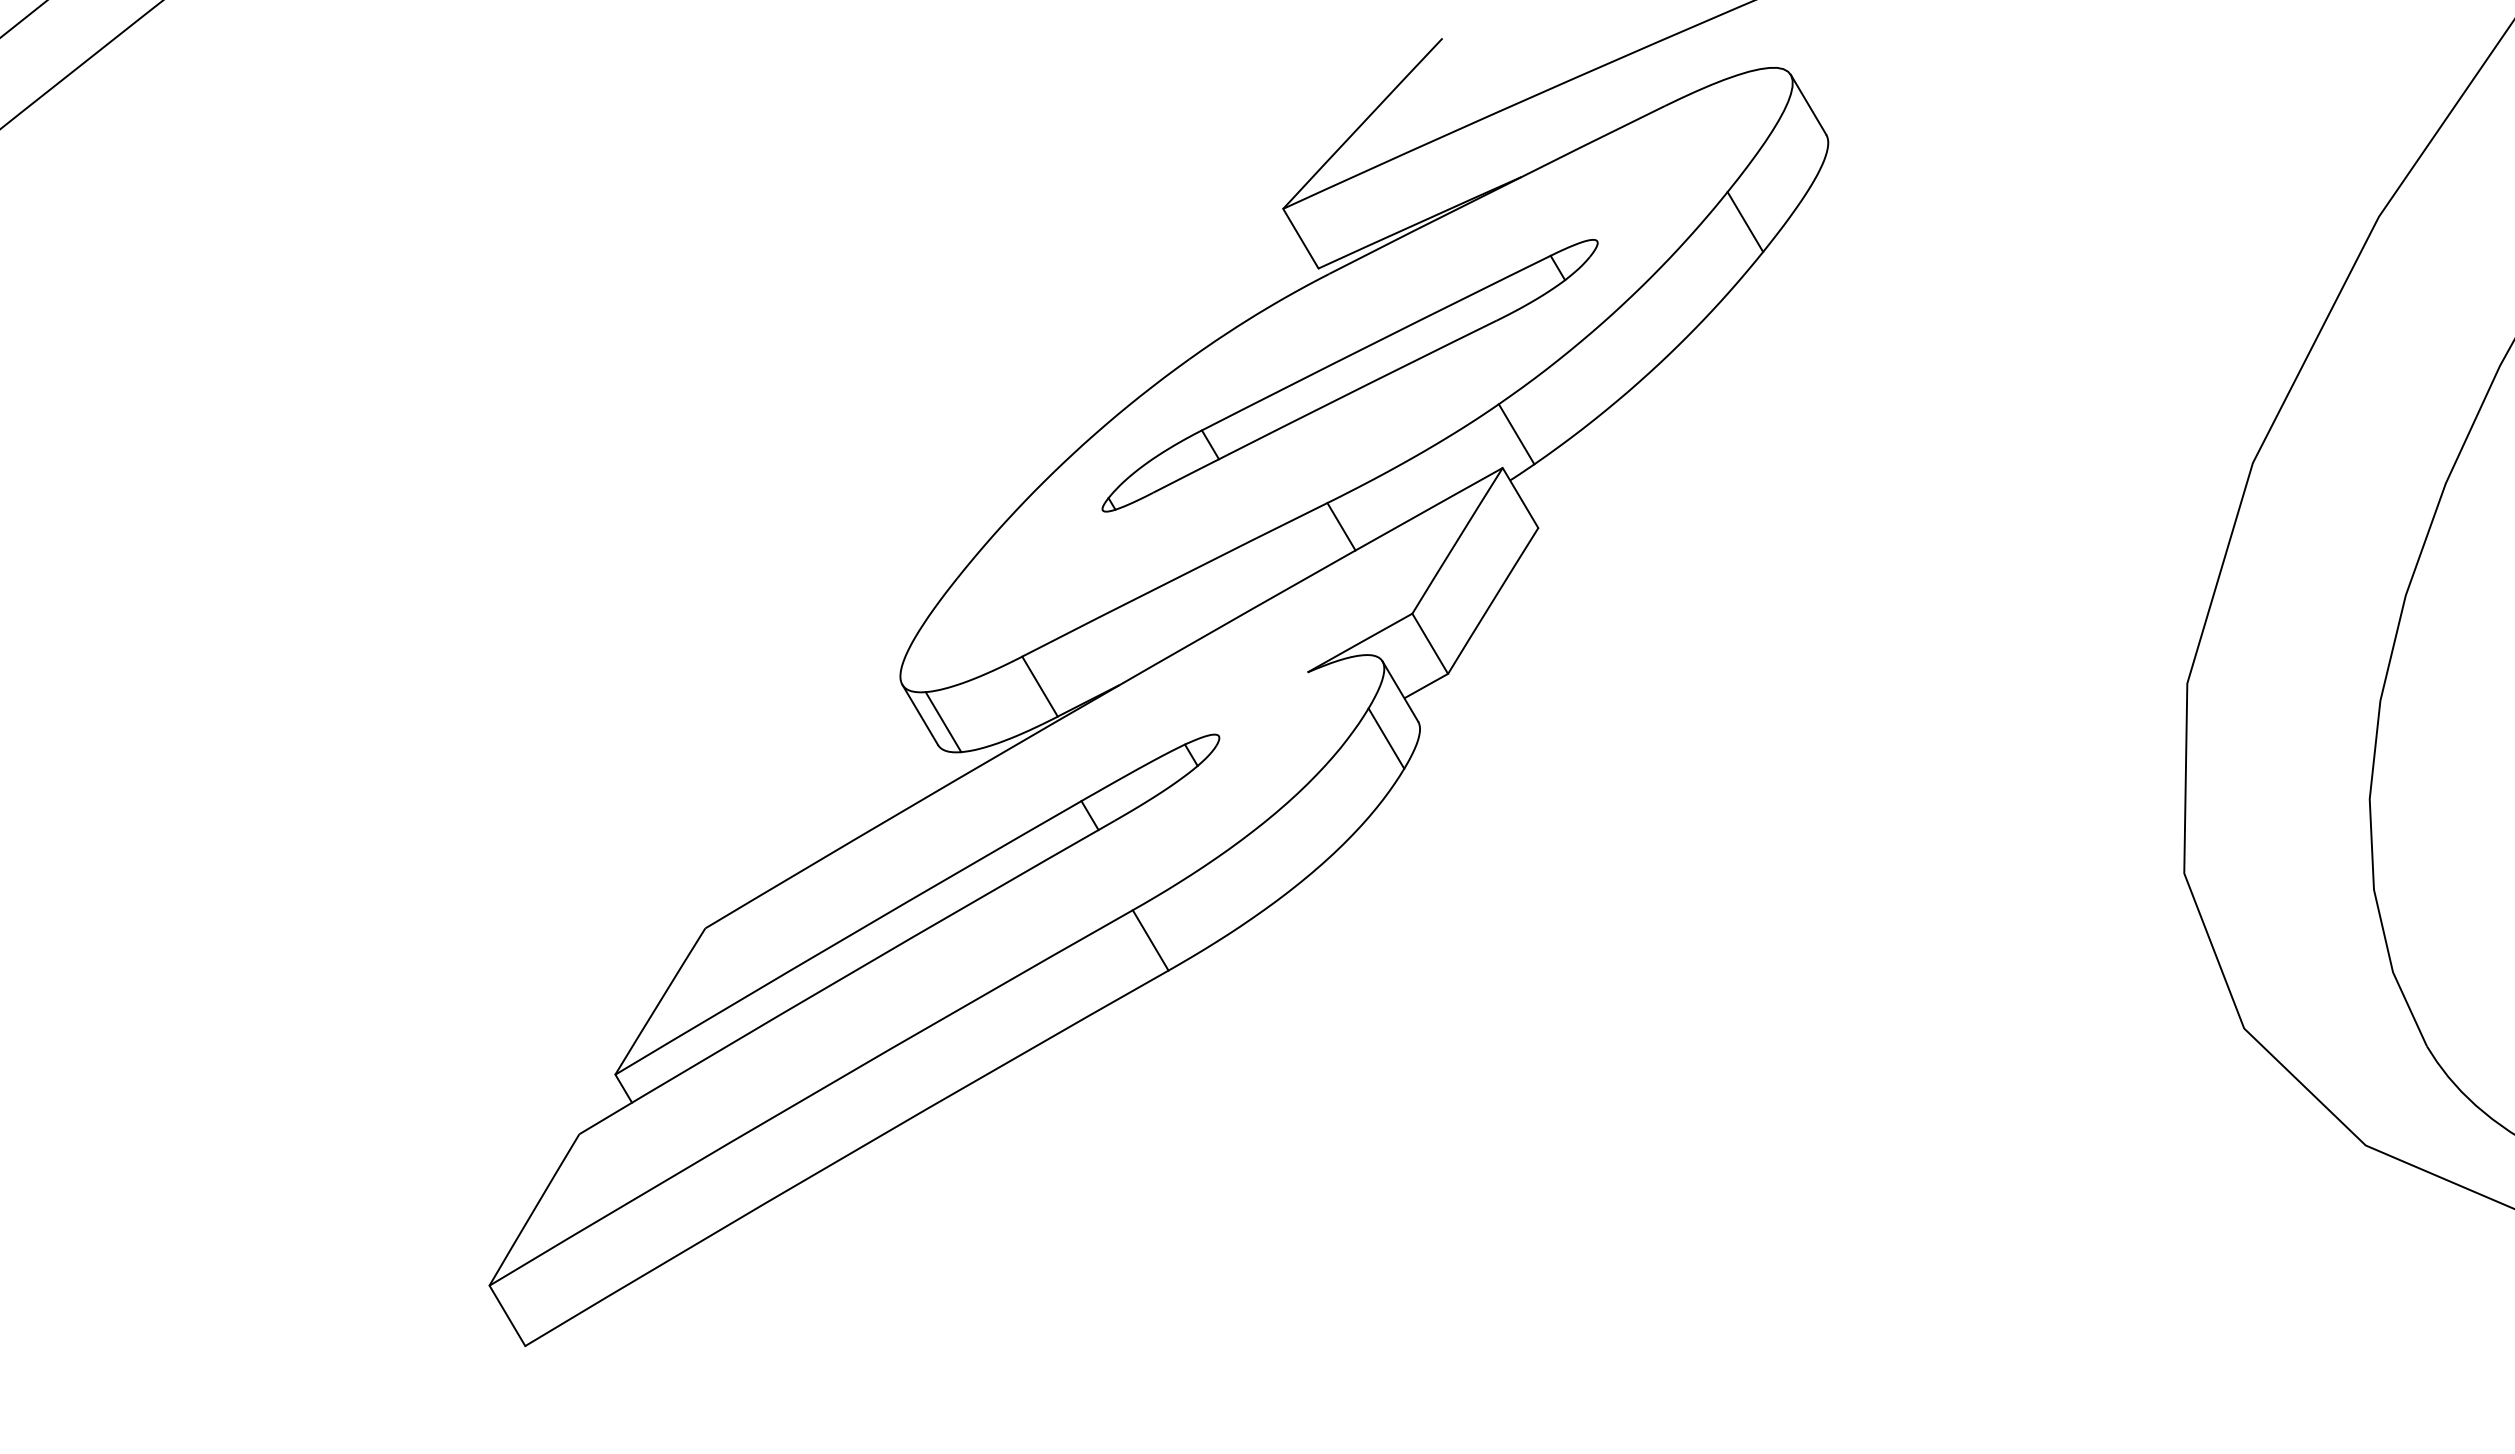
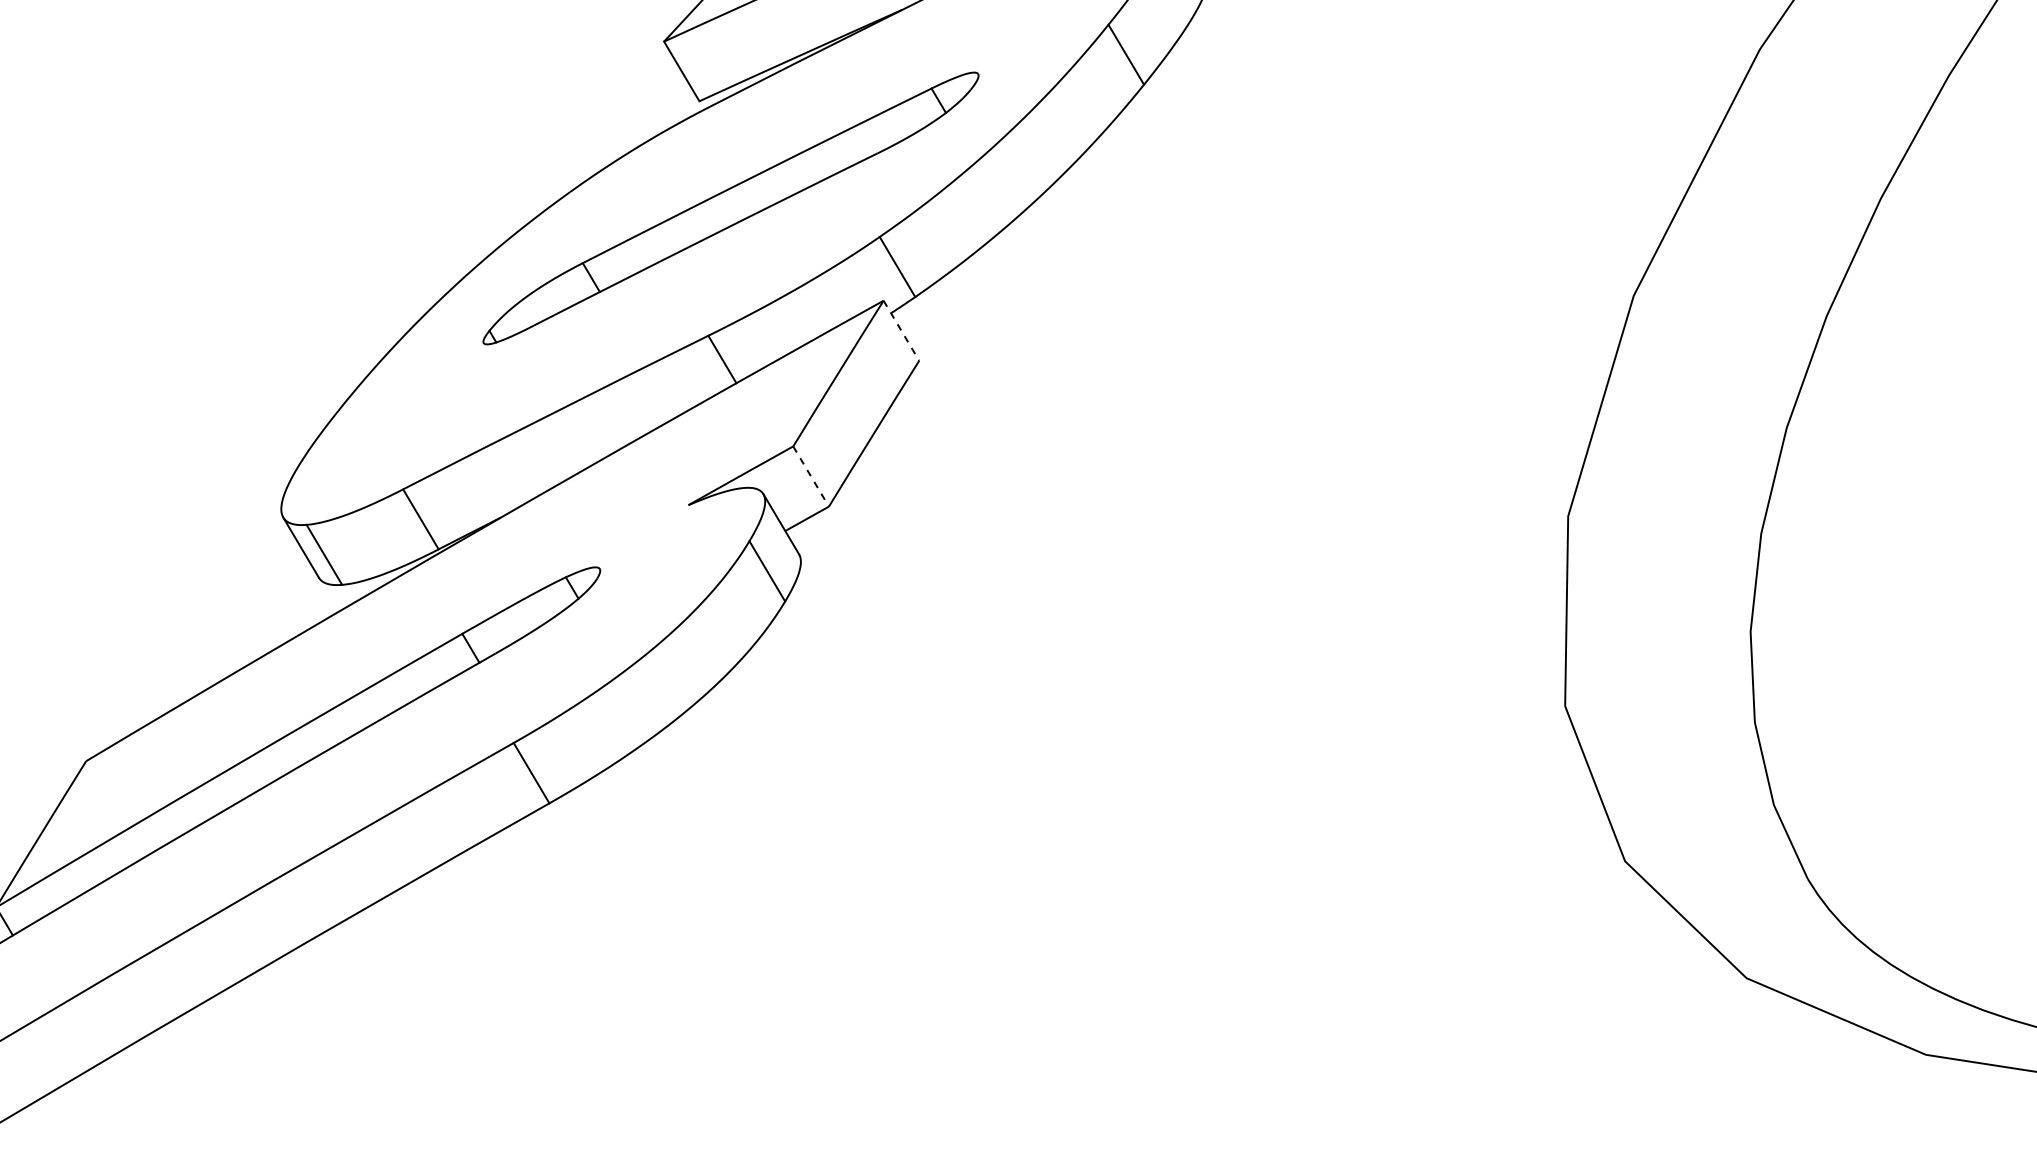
line: (1520, 498) -> (901, 331), solid -> dashed
line: (1430, 643) -> (811, 476), solid -> dashed

